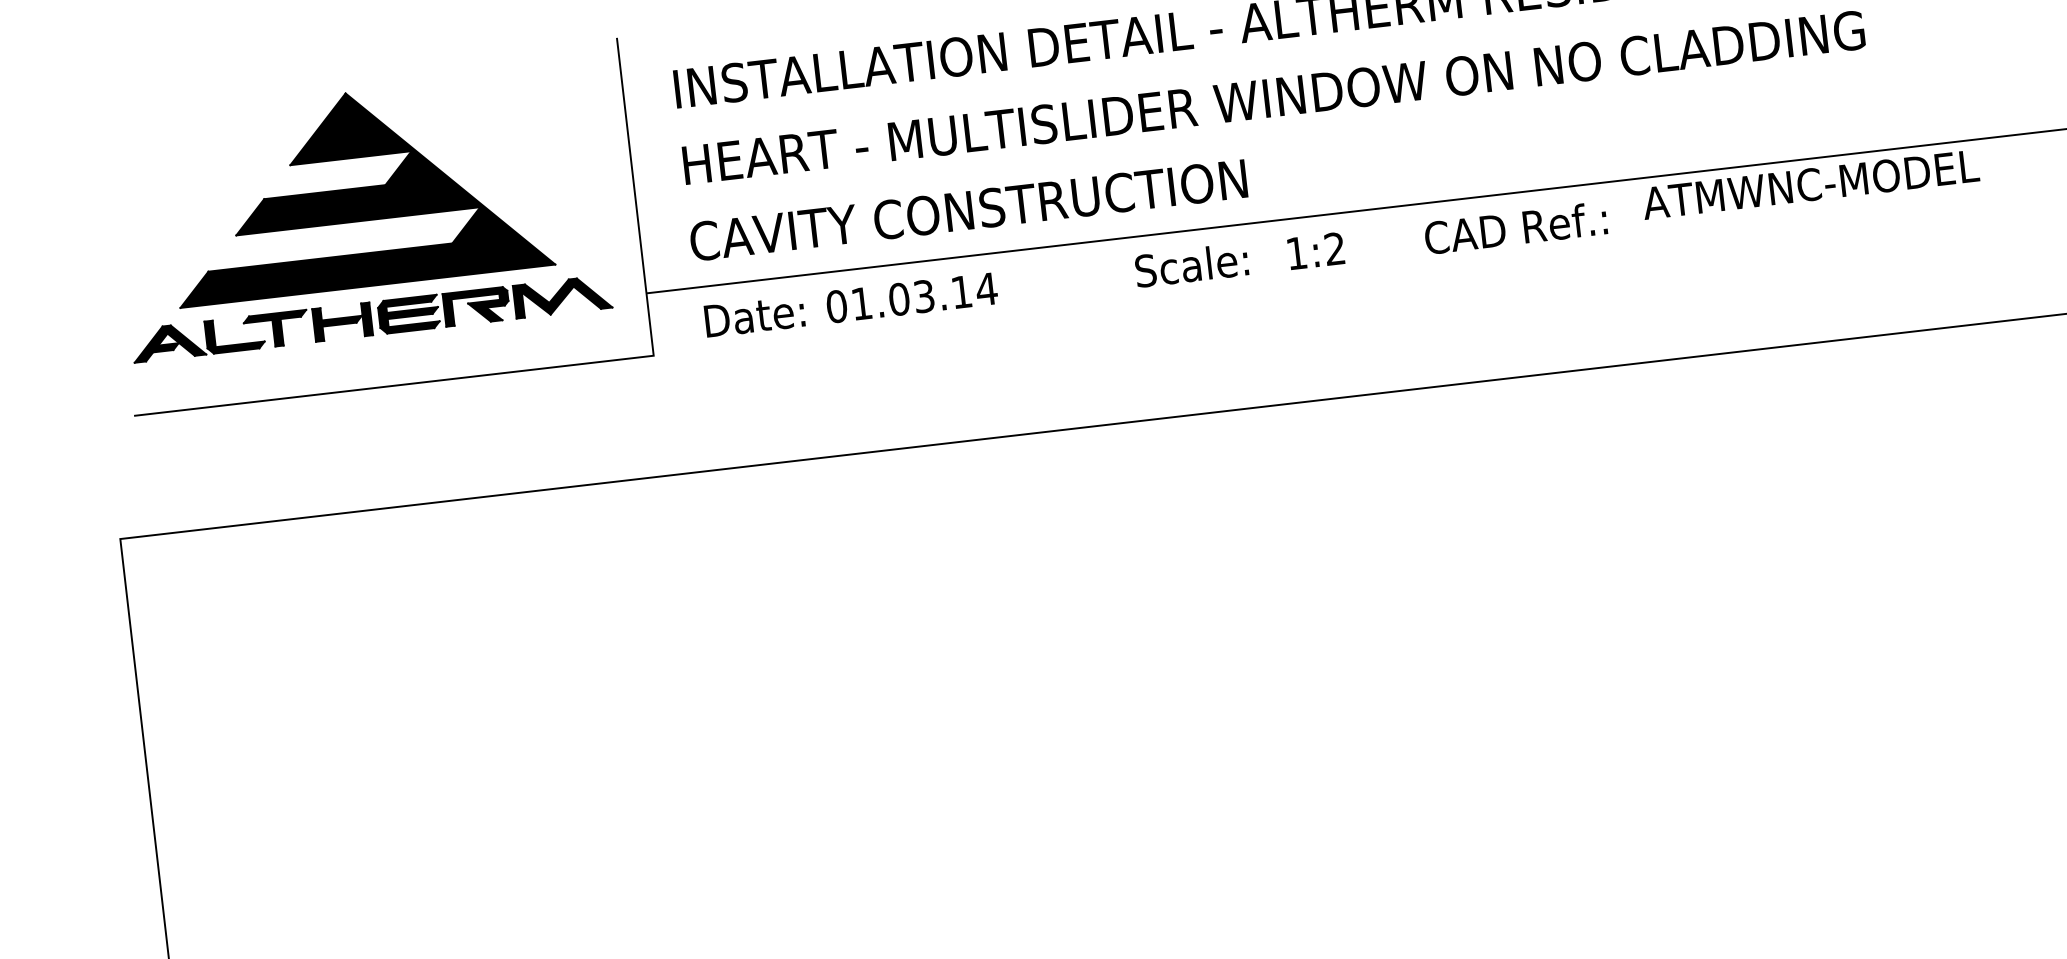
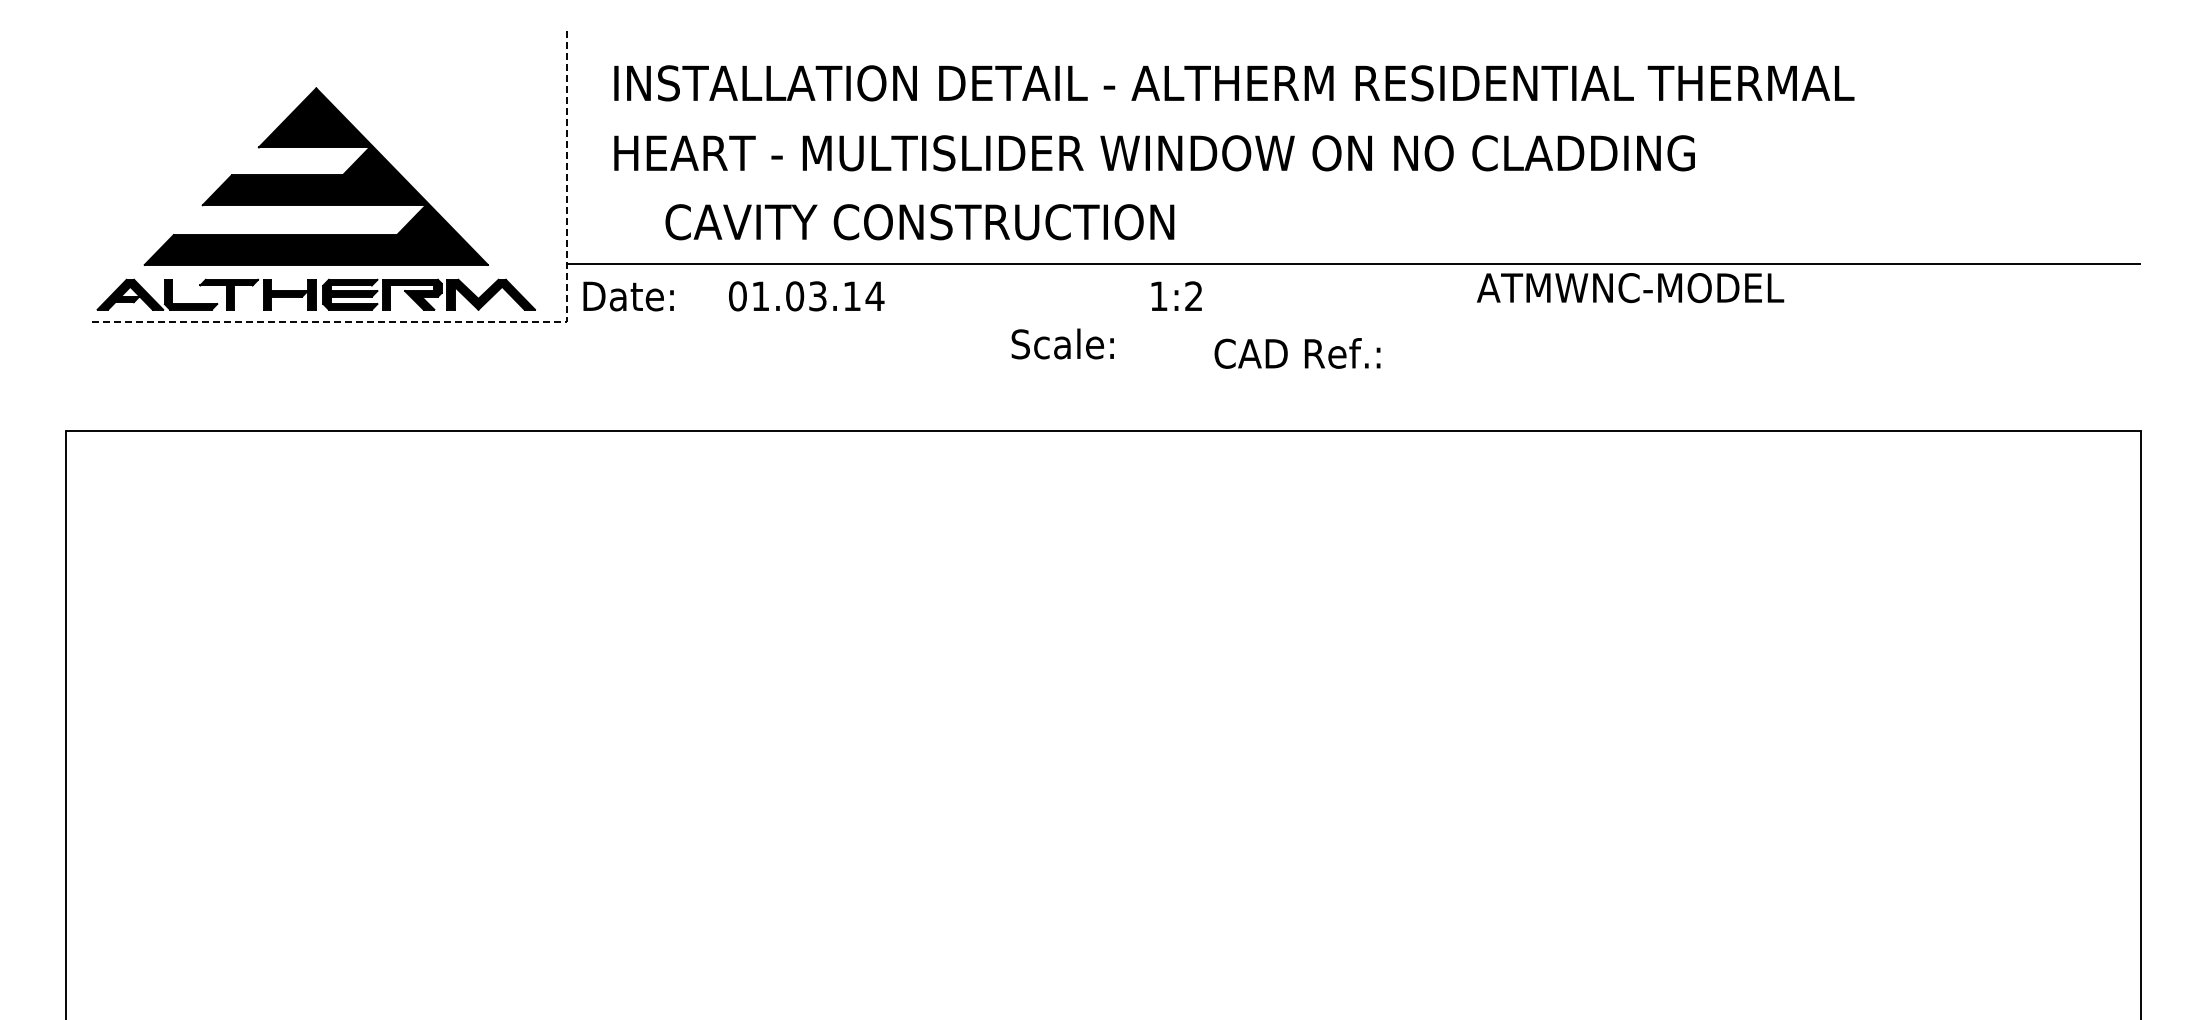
text: (968, 210) -> (919, 222), moved
part: (358, 213) -> (315, 198), moved
text: (1515, 228) -> (1297, 353), moved
text: (1191, 264) -> (1062, 343), moved
text: (754, 316) -> (628, 296), moved
line: (553, 367) -> (475, 321), solid -> dashed

